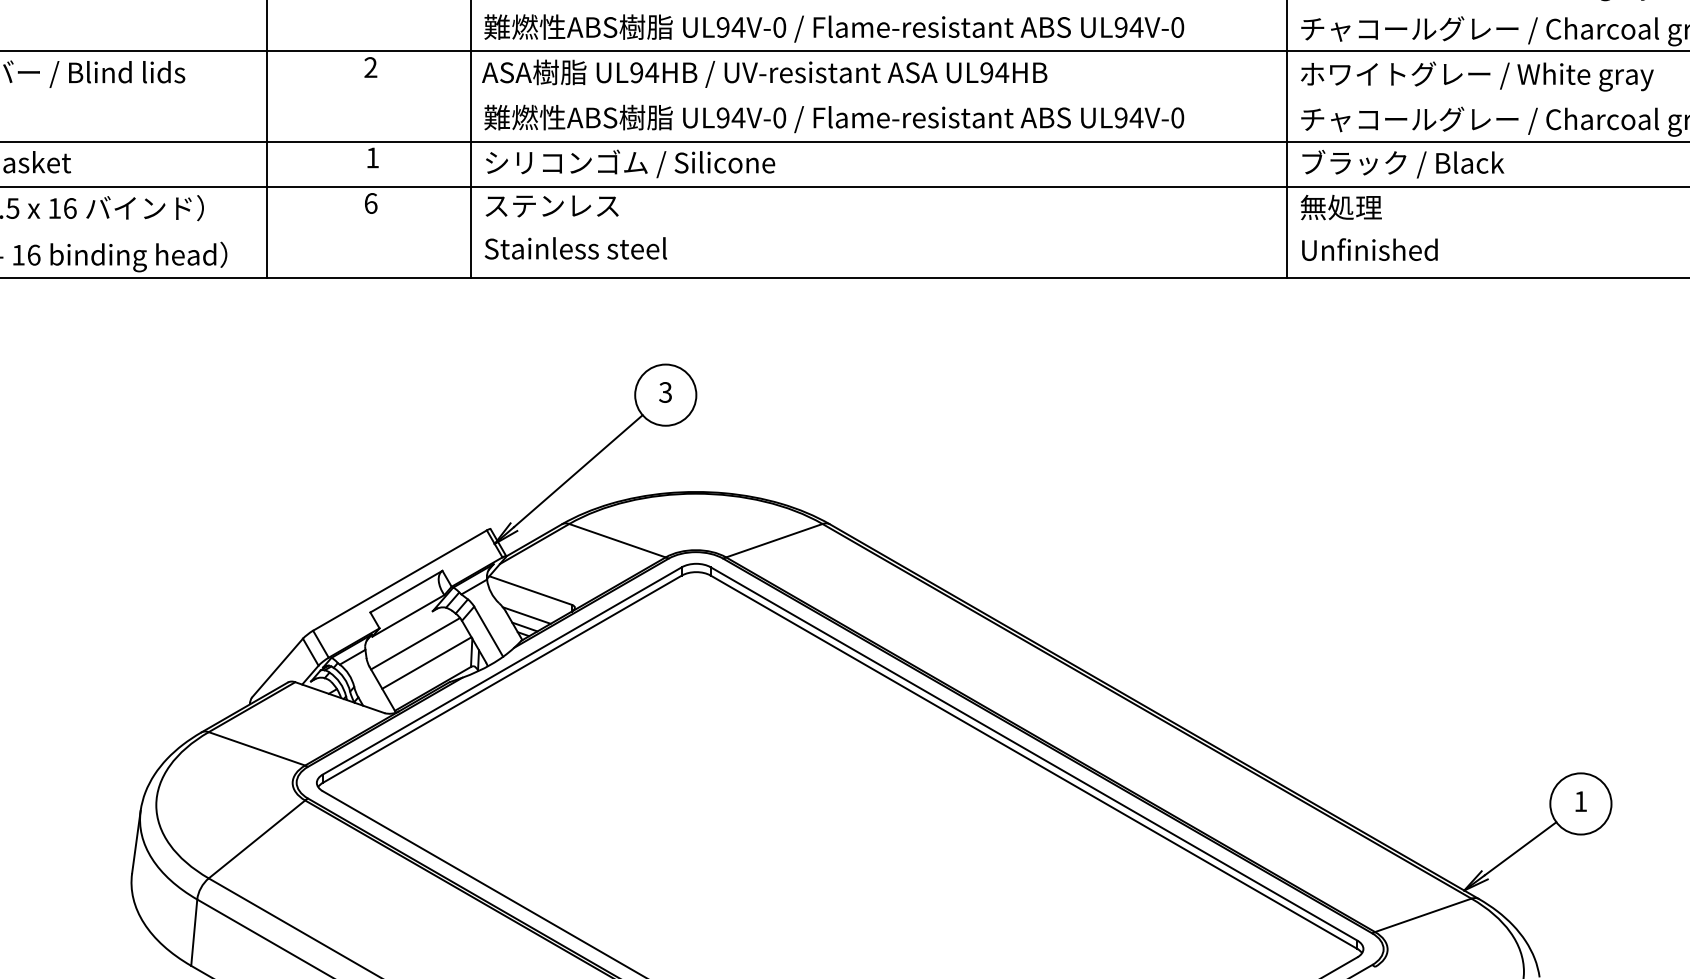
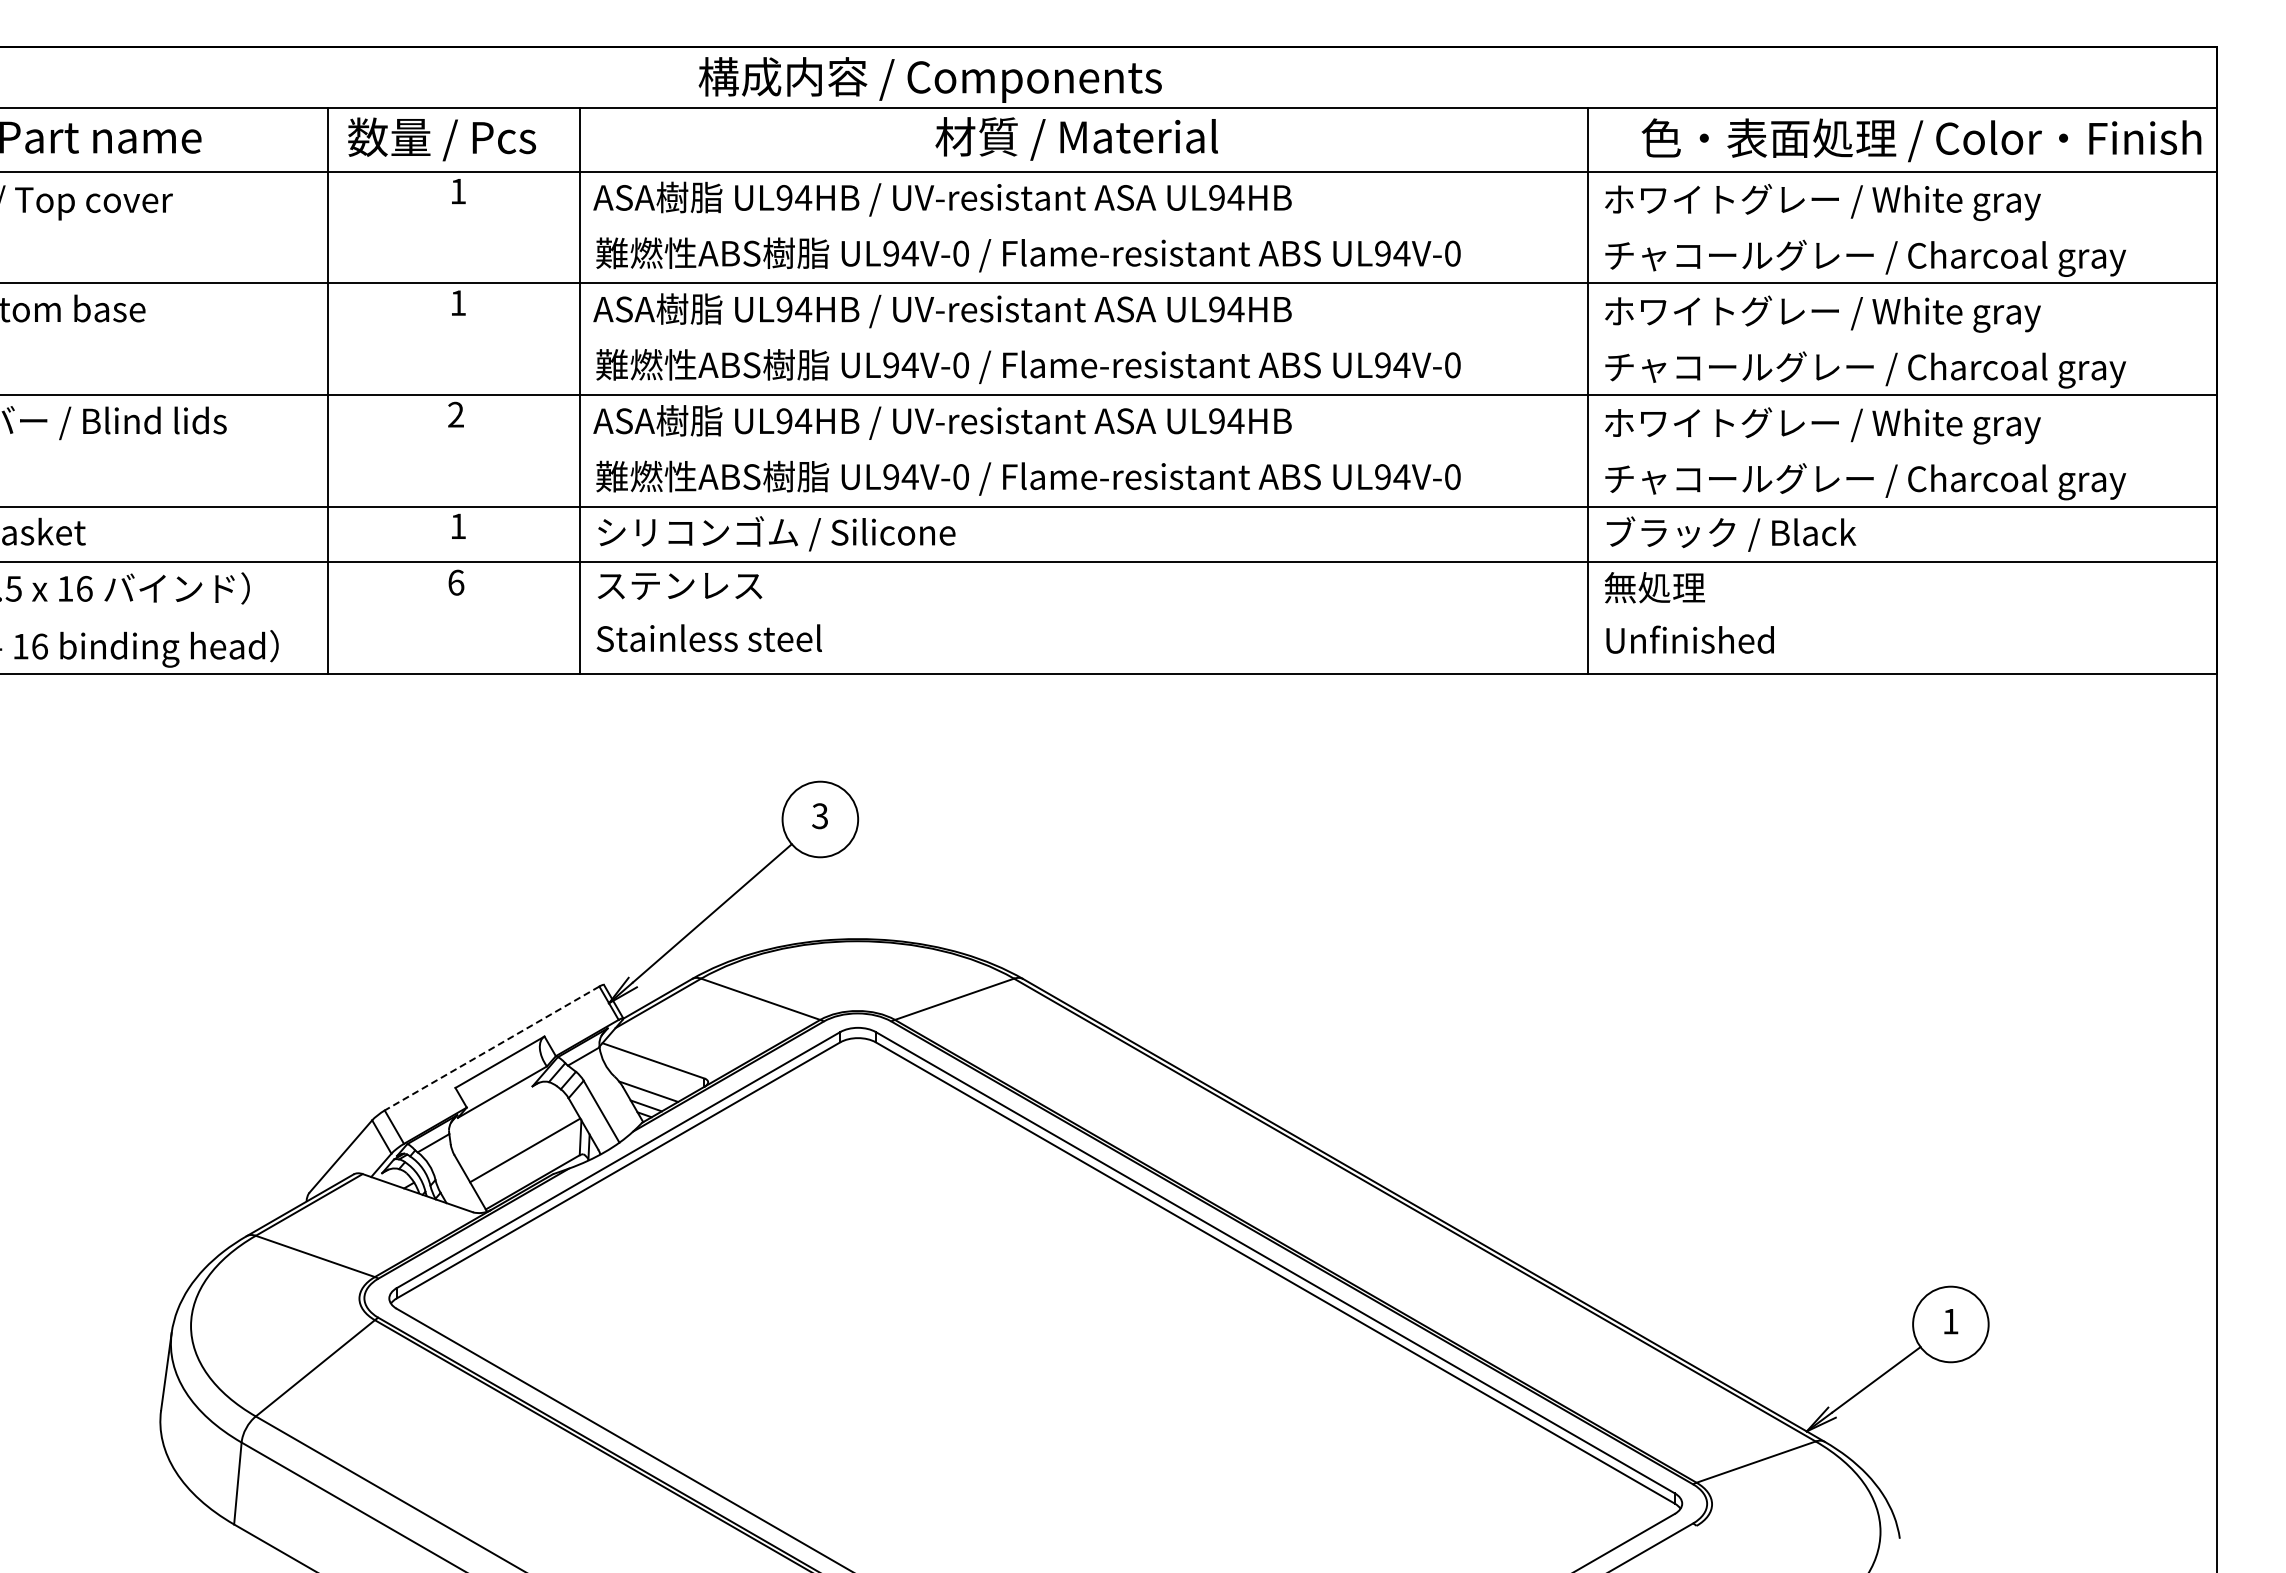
line: (400, 580) -> (492, 1048), solid -> dashed
line: (415, 643) -> (511, 1126), removed

